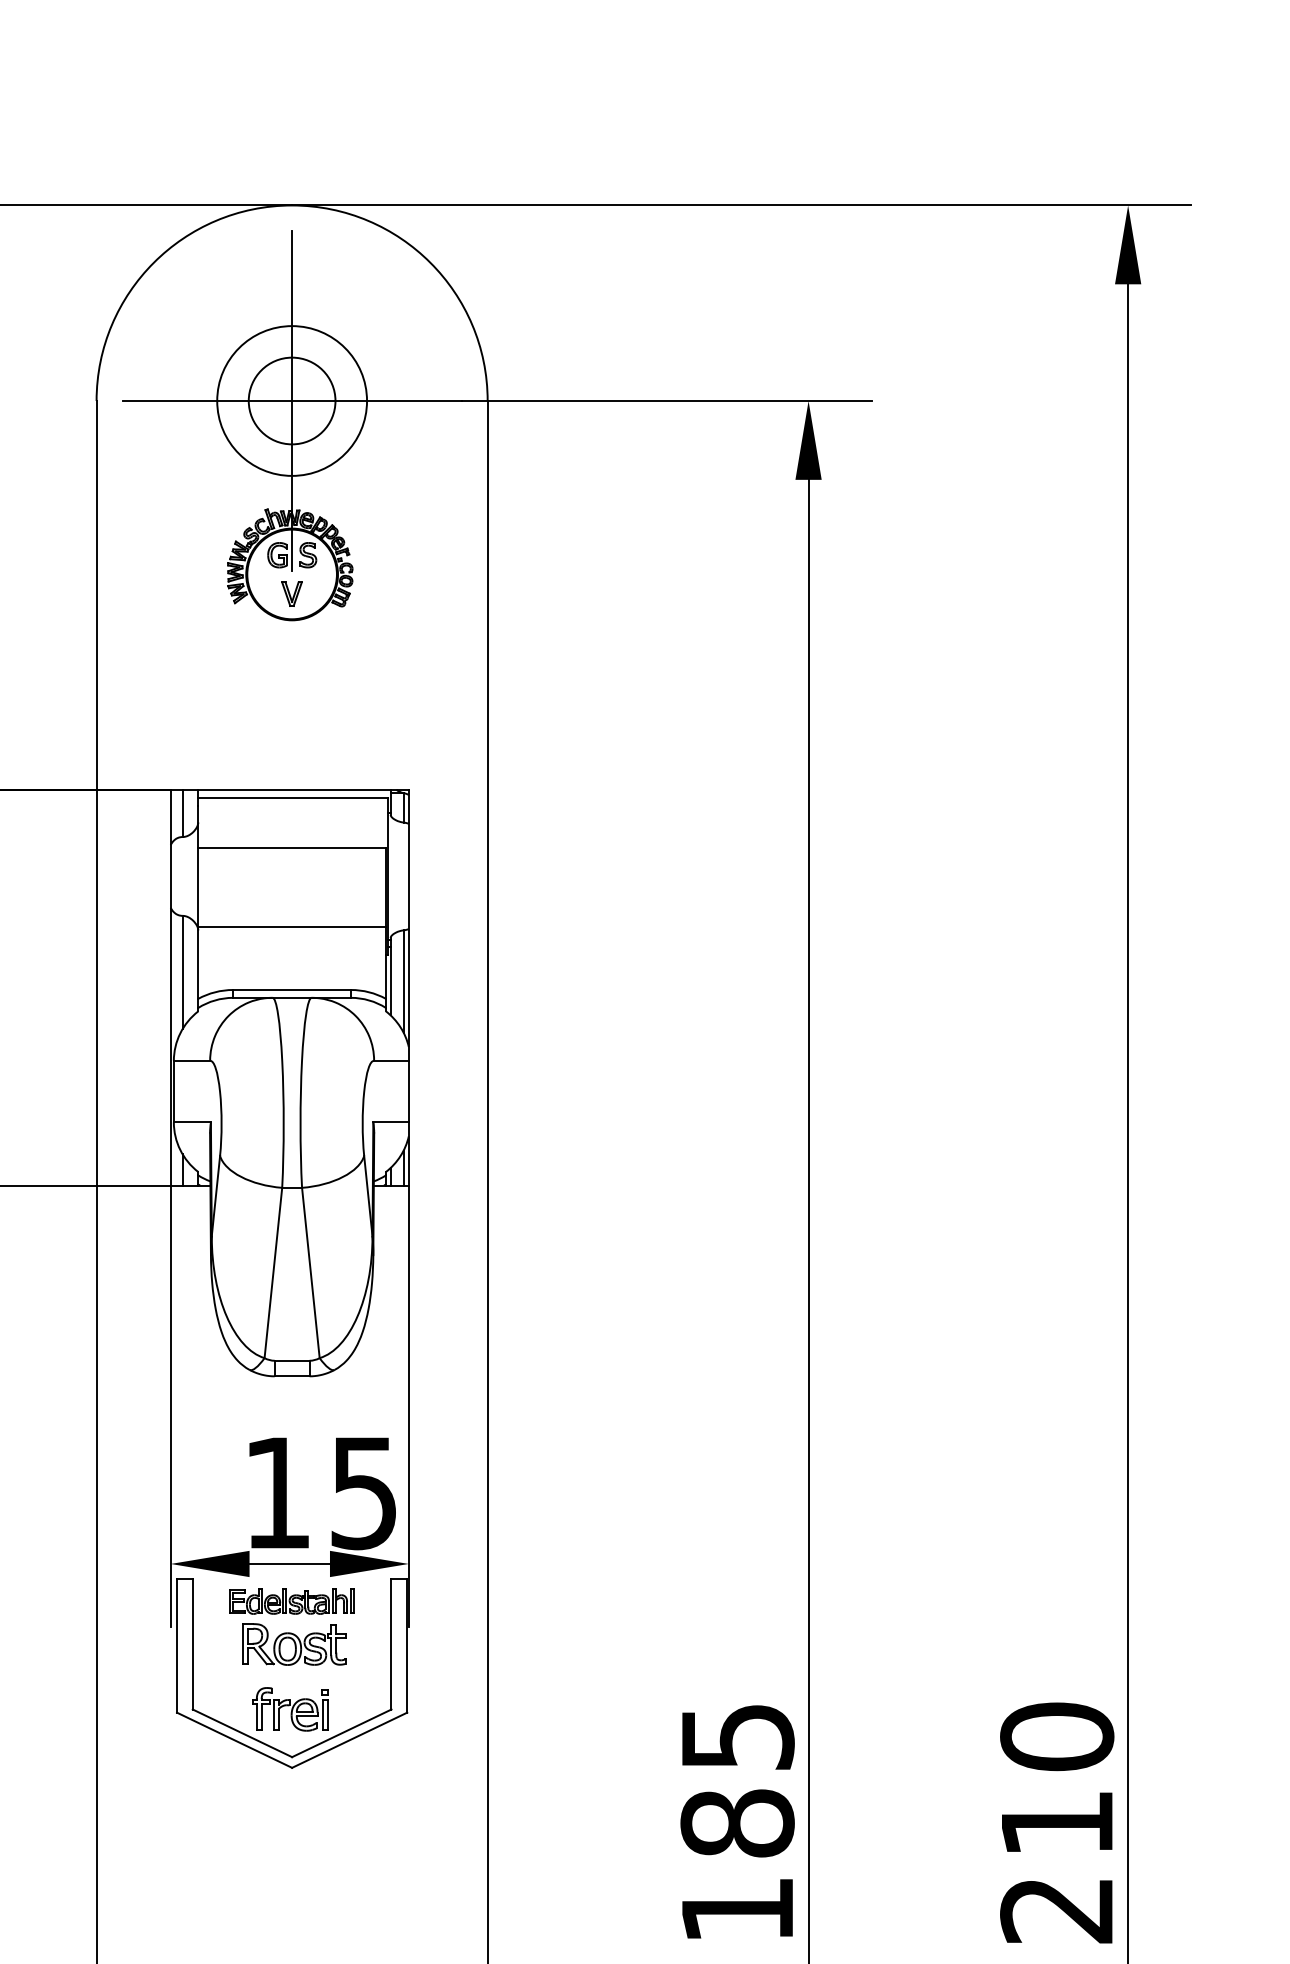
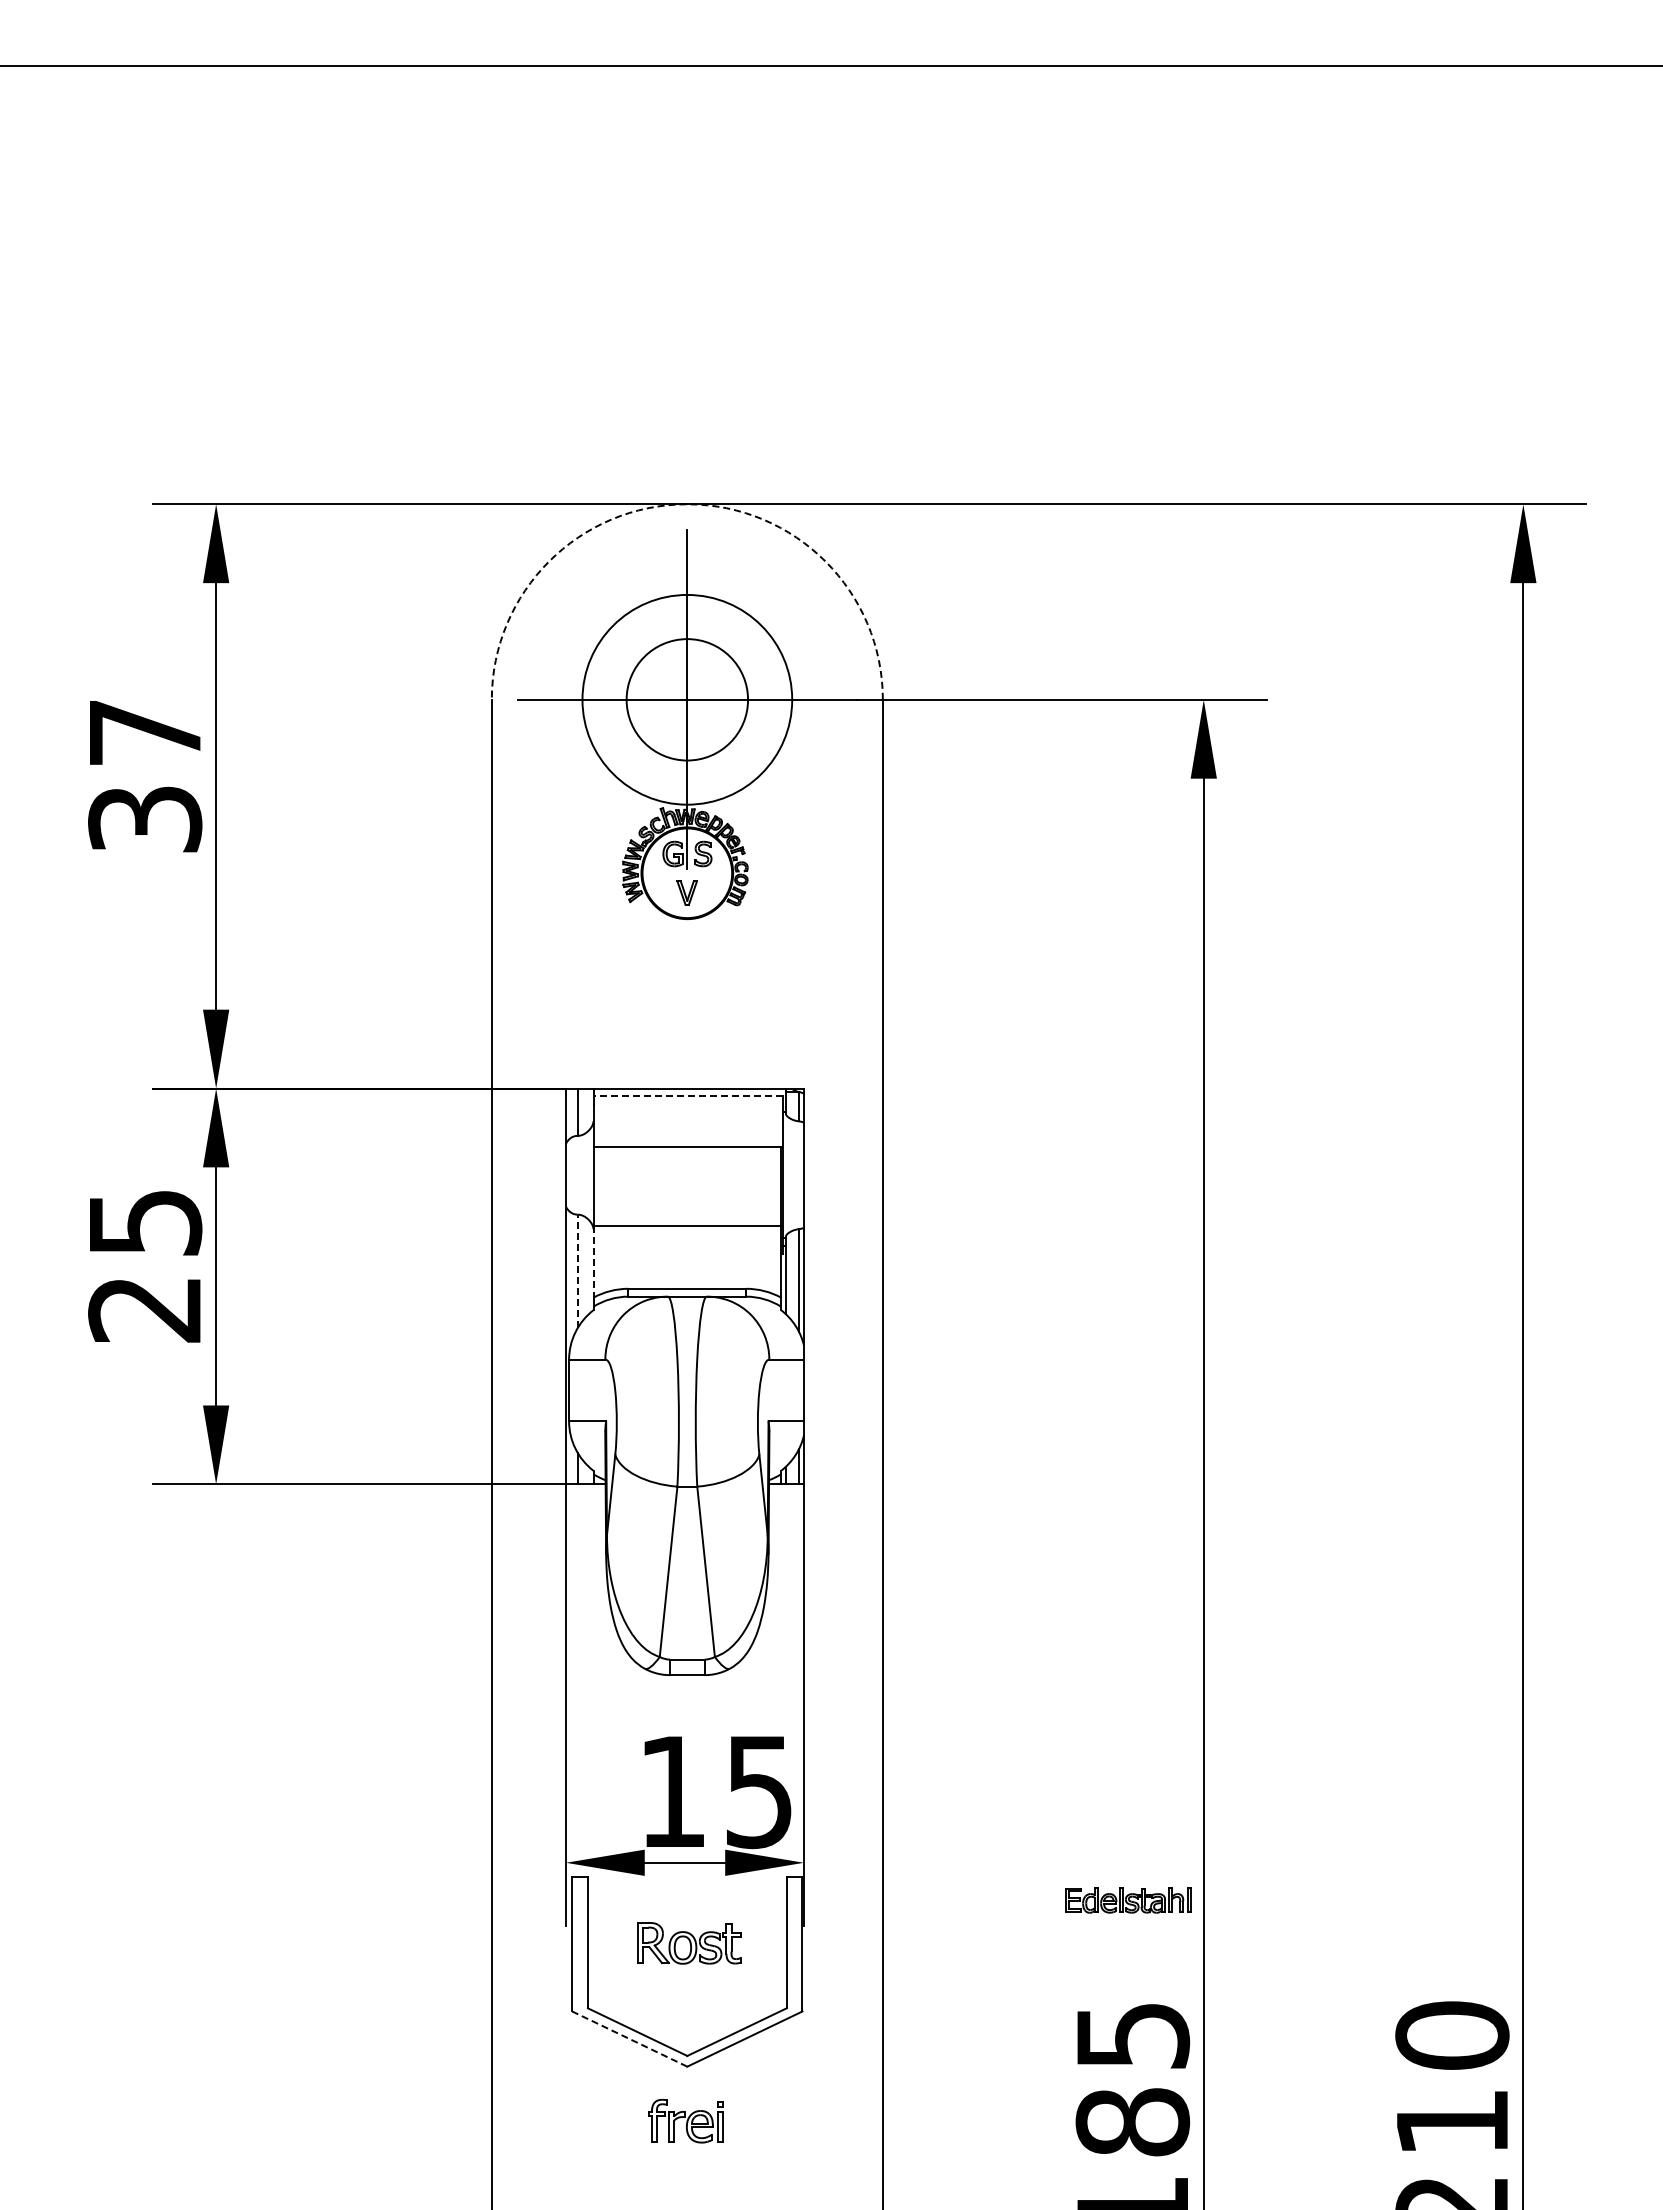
arc: (292, 205) -> (687, 504), solid -> dashed
circle: (291, 400) -> (686, 699), size x1.4
circle: (292, 400) -> (687, 699), size x1.4
line: (293, 797) -> (688, 1096), solid -> dashed
line: (198, 962) -> (593, 1261), solid -> dashed
line: (182, 972) -> (577, 1271), solid -> dashed
part: (292, 1601) -> (1128, 1900), moved
part: (290, 1708) -> (685, 2120), moved
line: (234, 1740) -> (629, 2039), solid -> dashed

